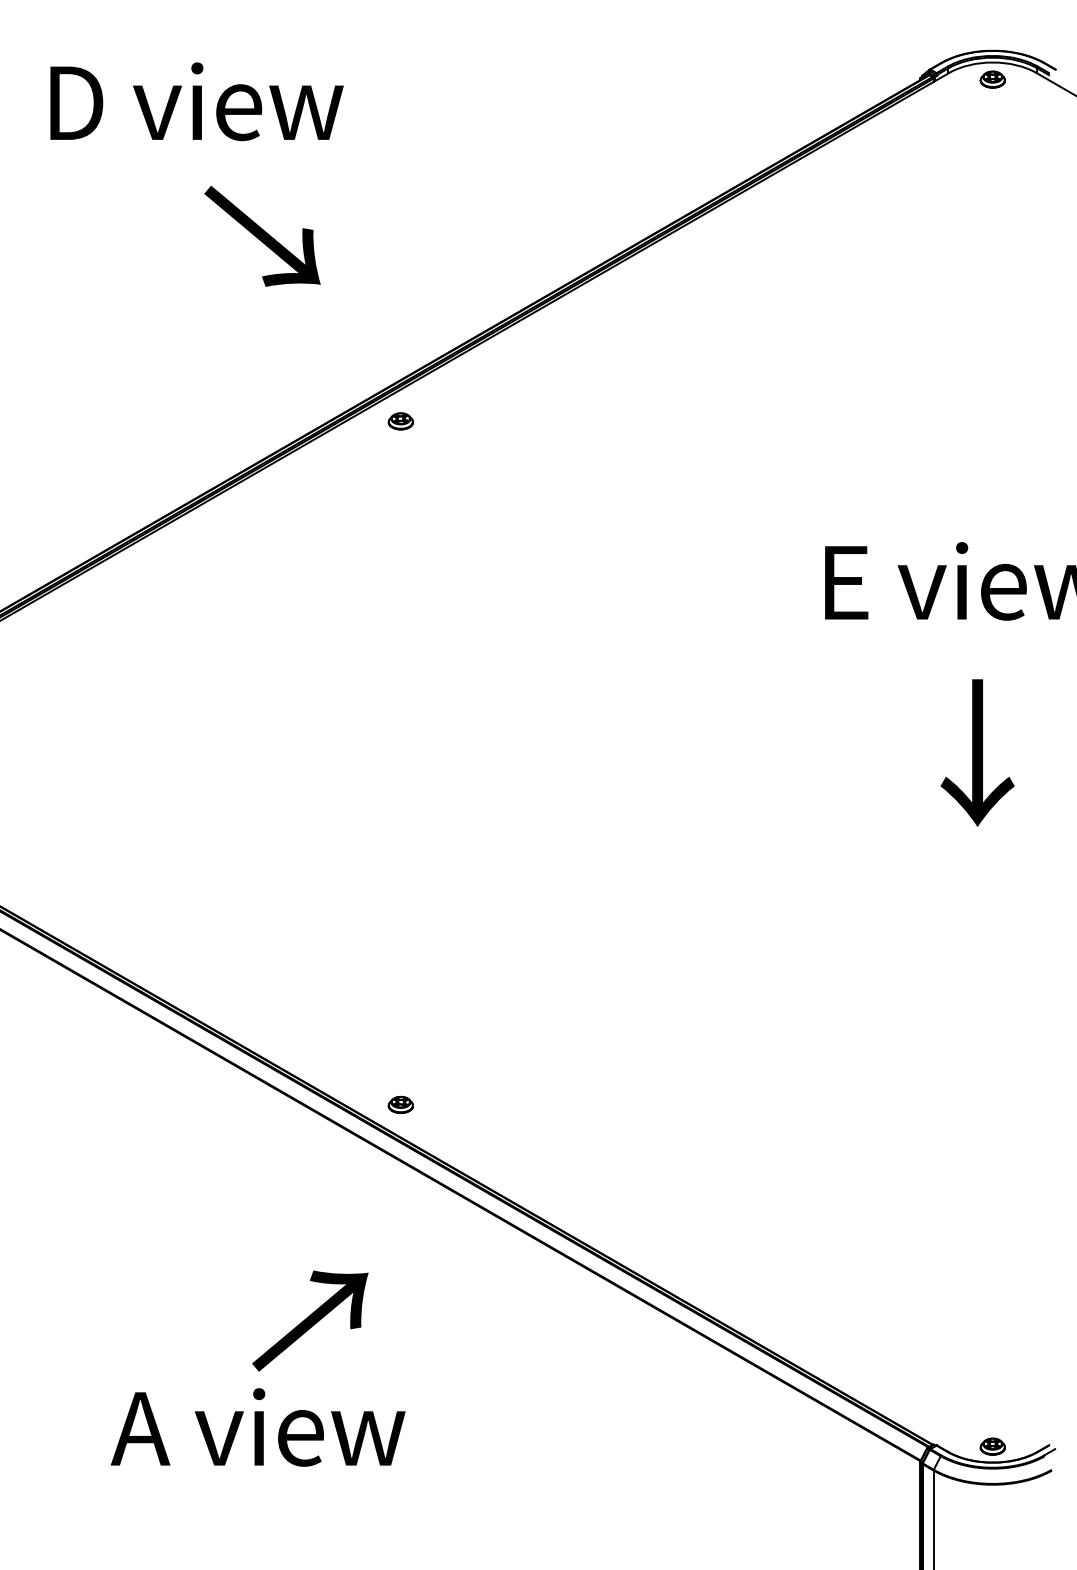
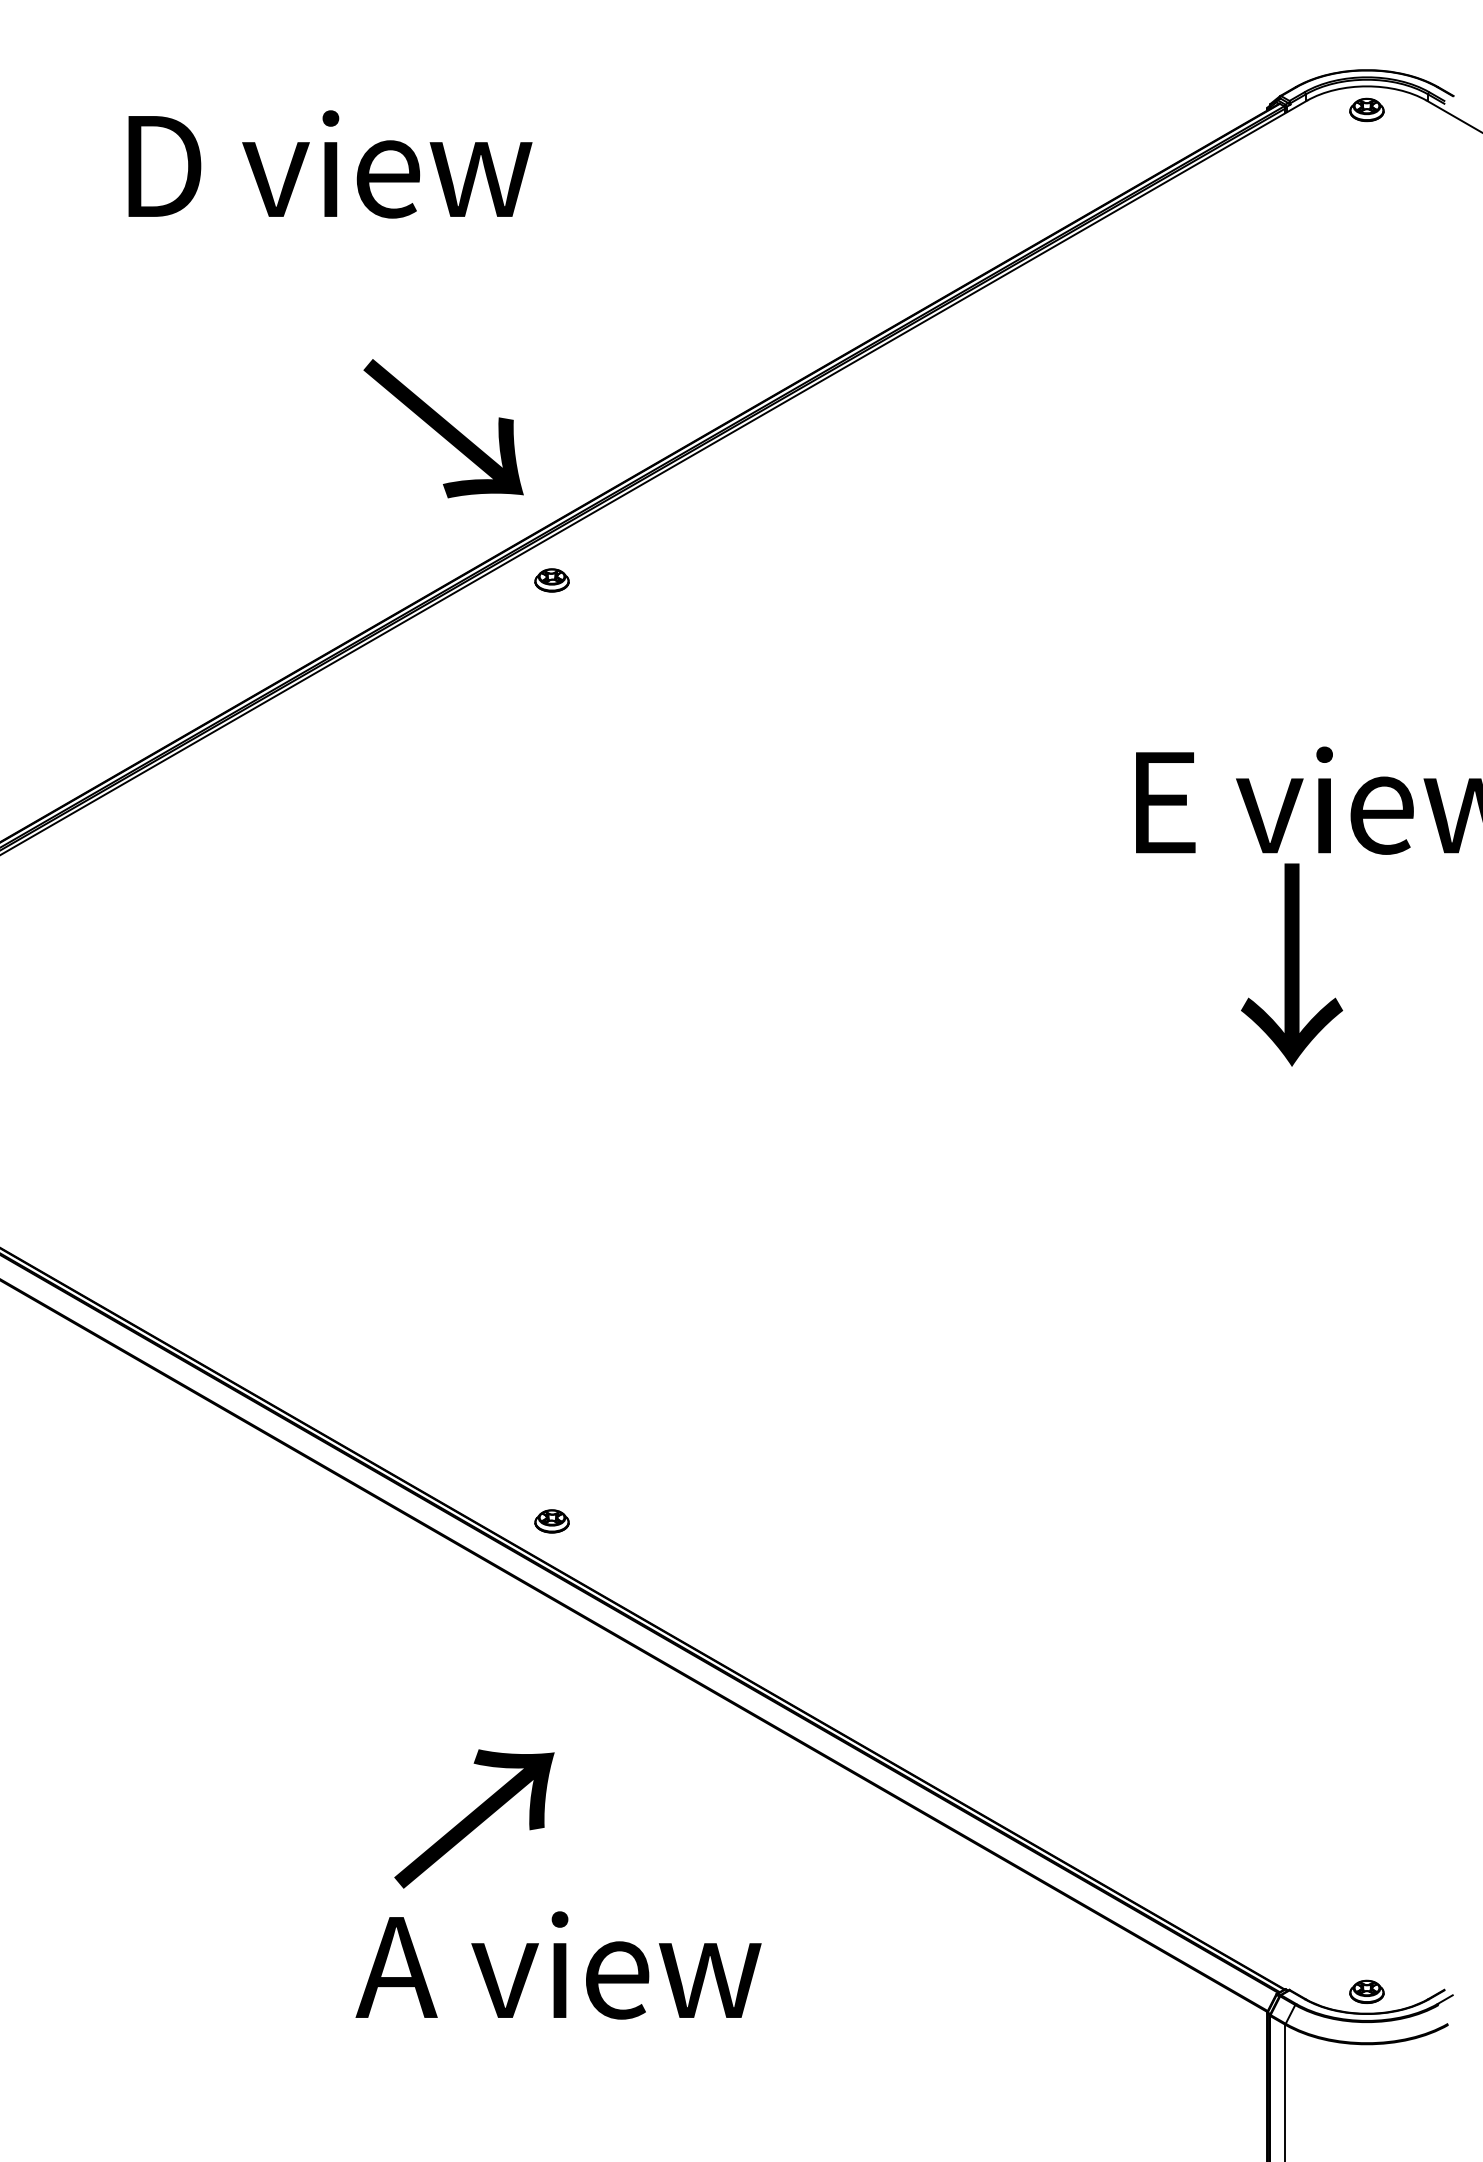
text: (197, 101) -> (330, 164), moved
text: (262, 236) -> (443, 428), moved
text: (977, 752) -> (1292, 964), moved
text: (310, 1320) -> (474, 1818), moved
text: (258, 1427) -> (558, 1965), moved

